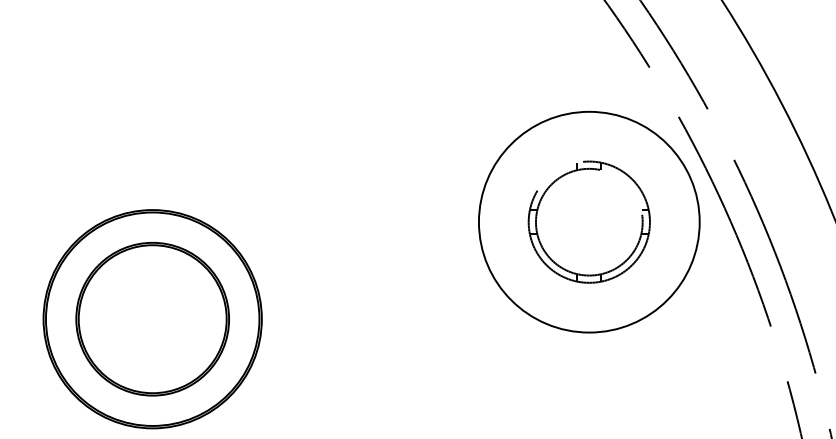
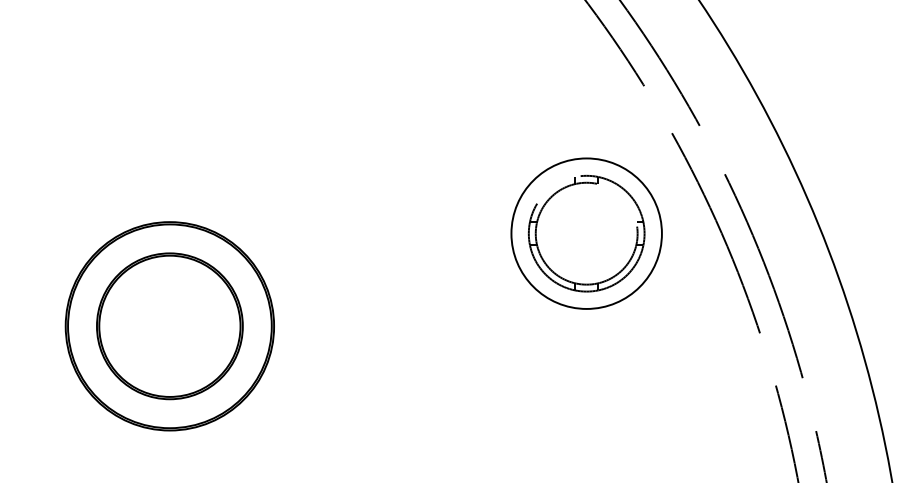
circle: (589, 221) -> (586, 233), size x0.71

